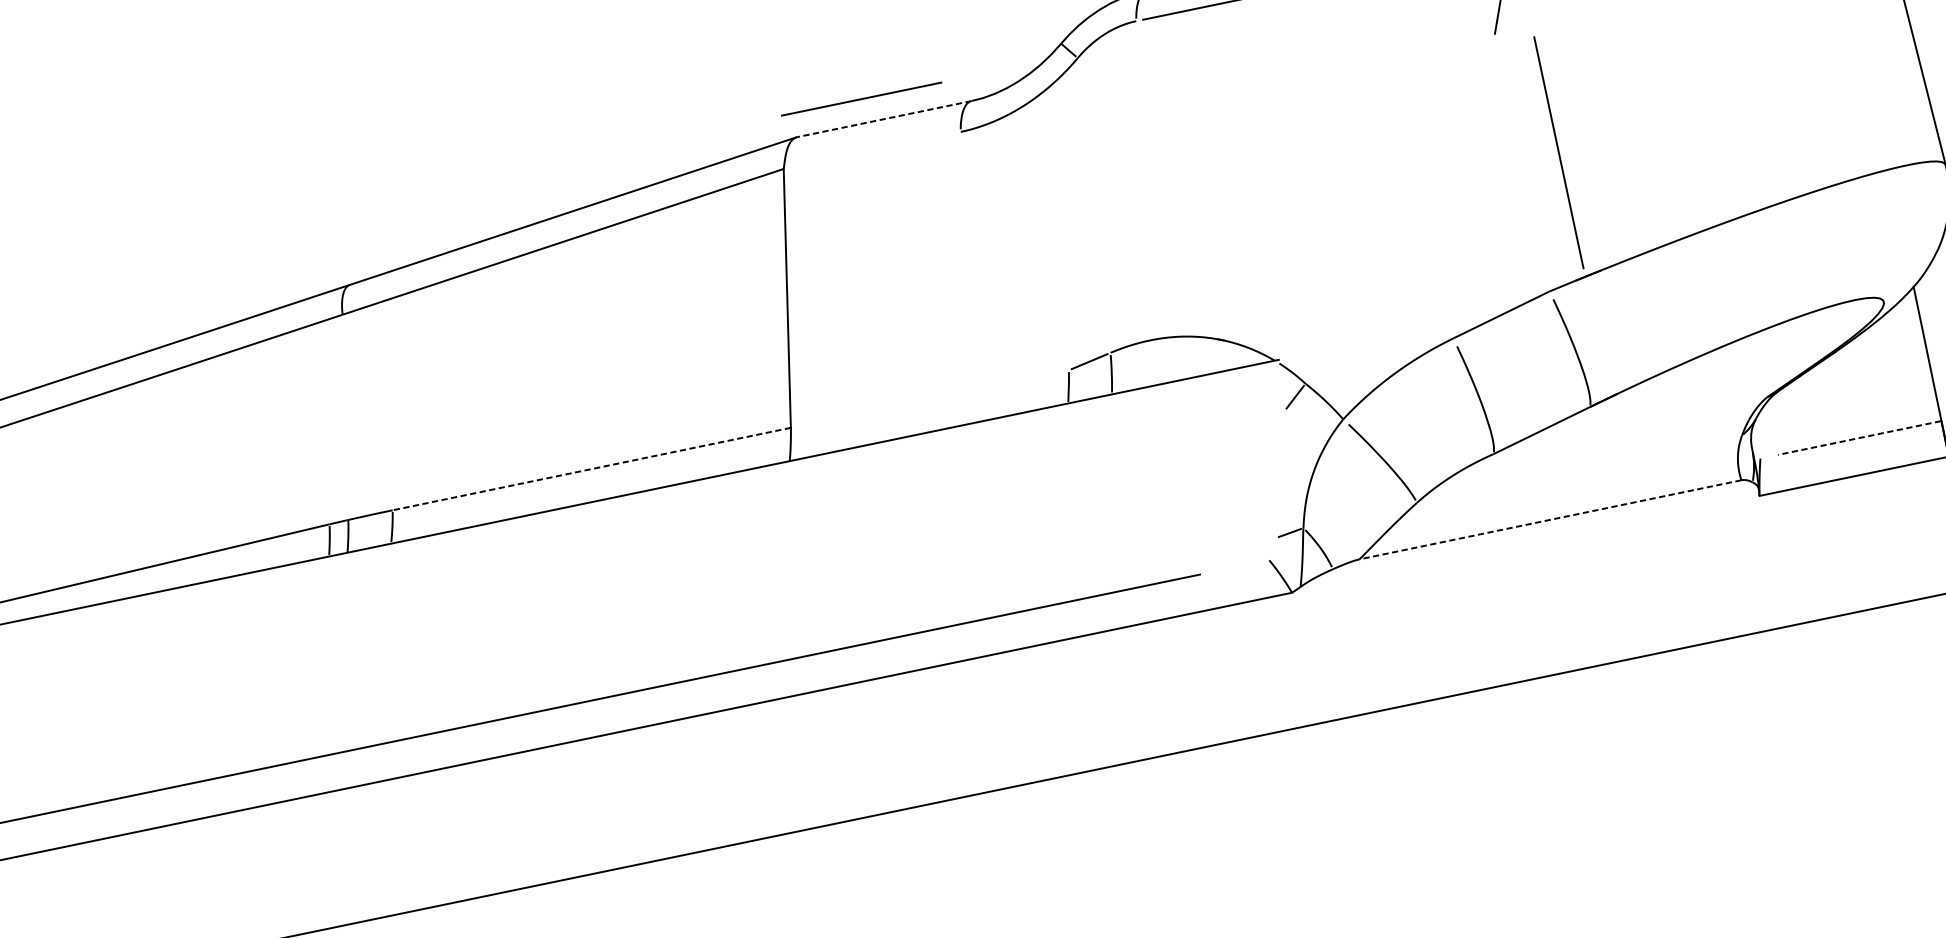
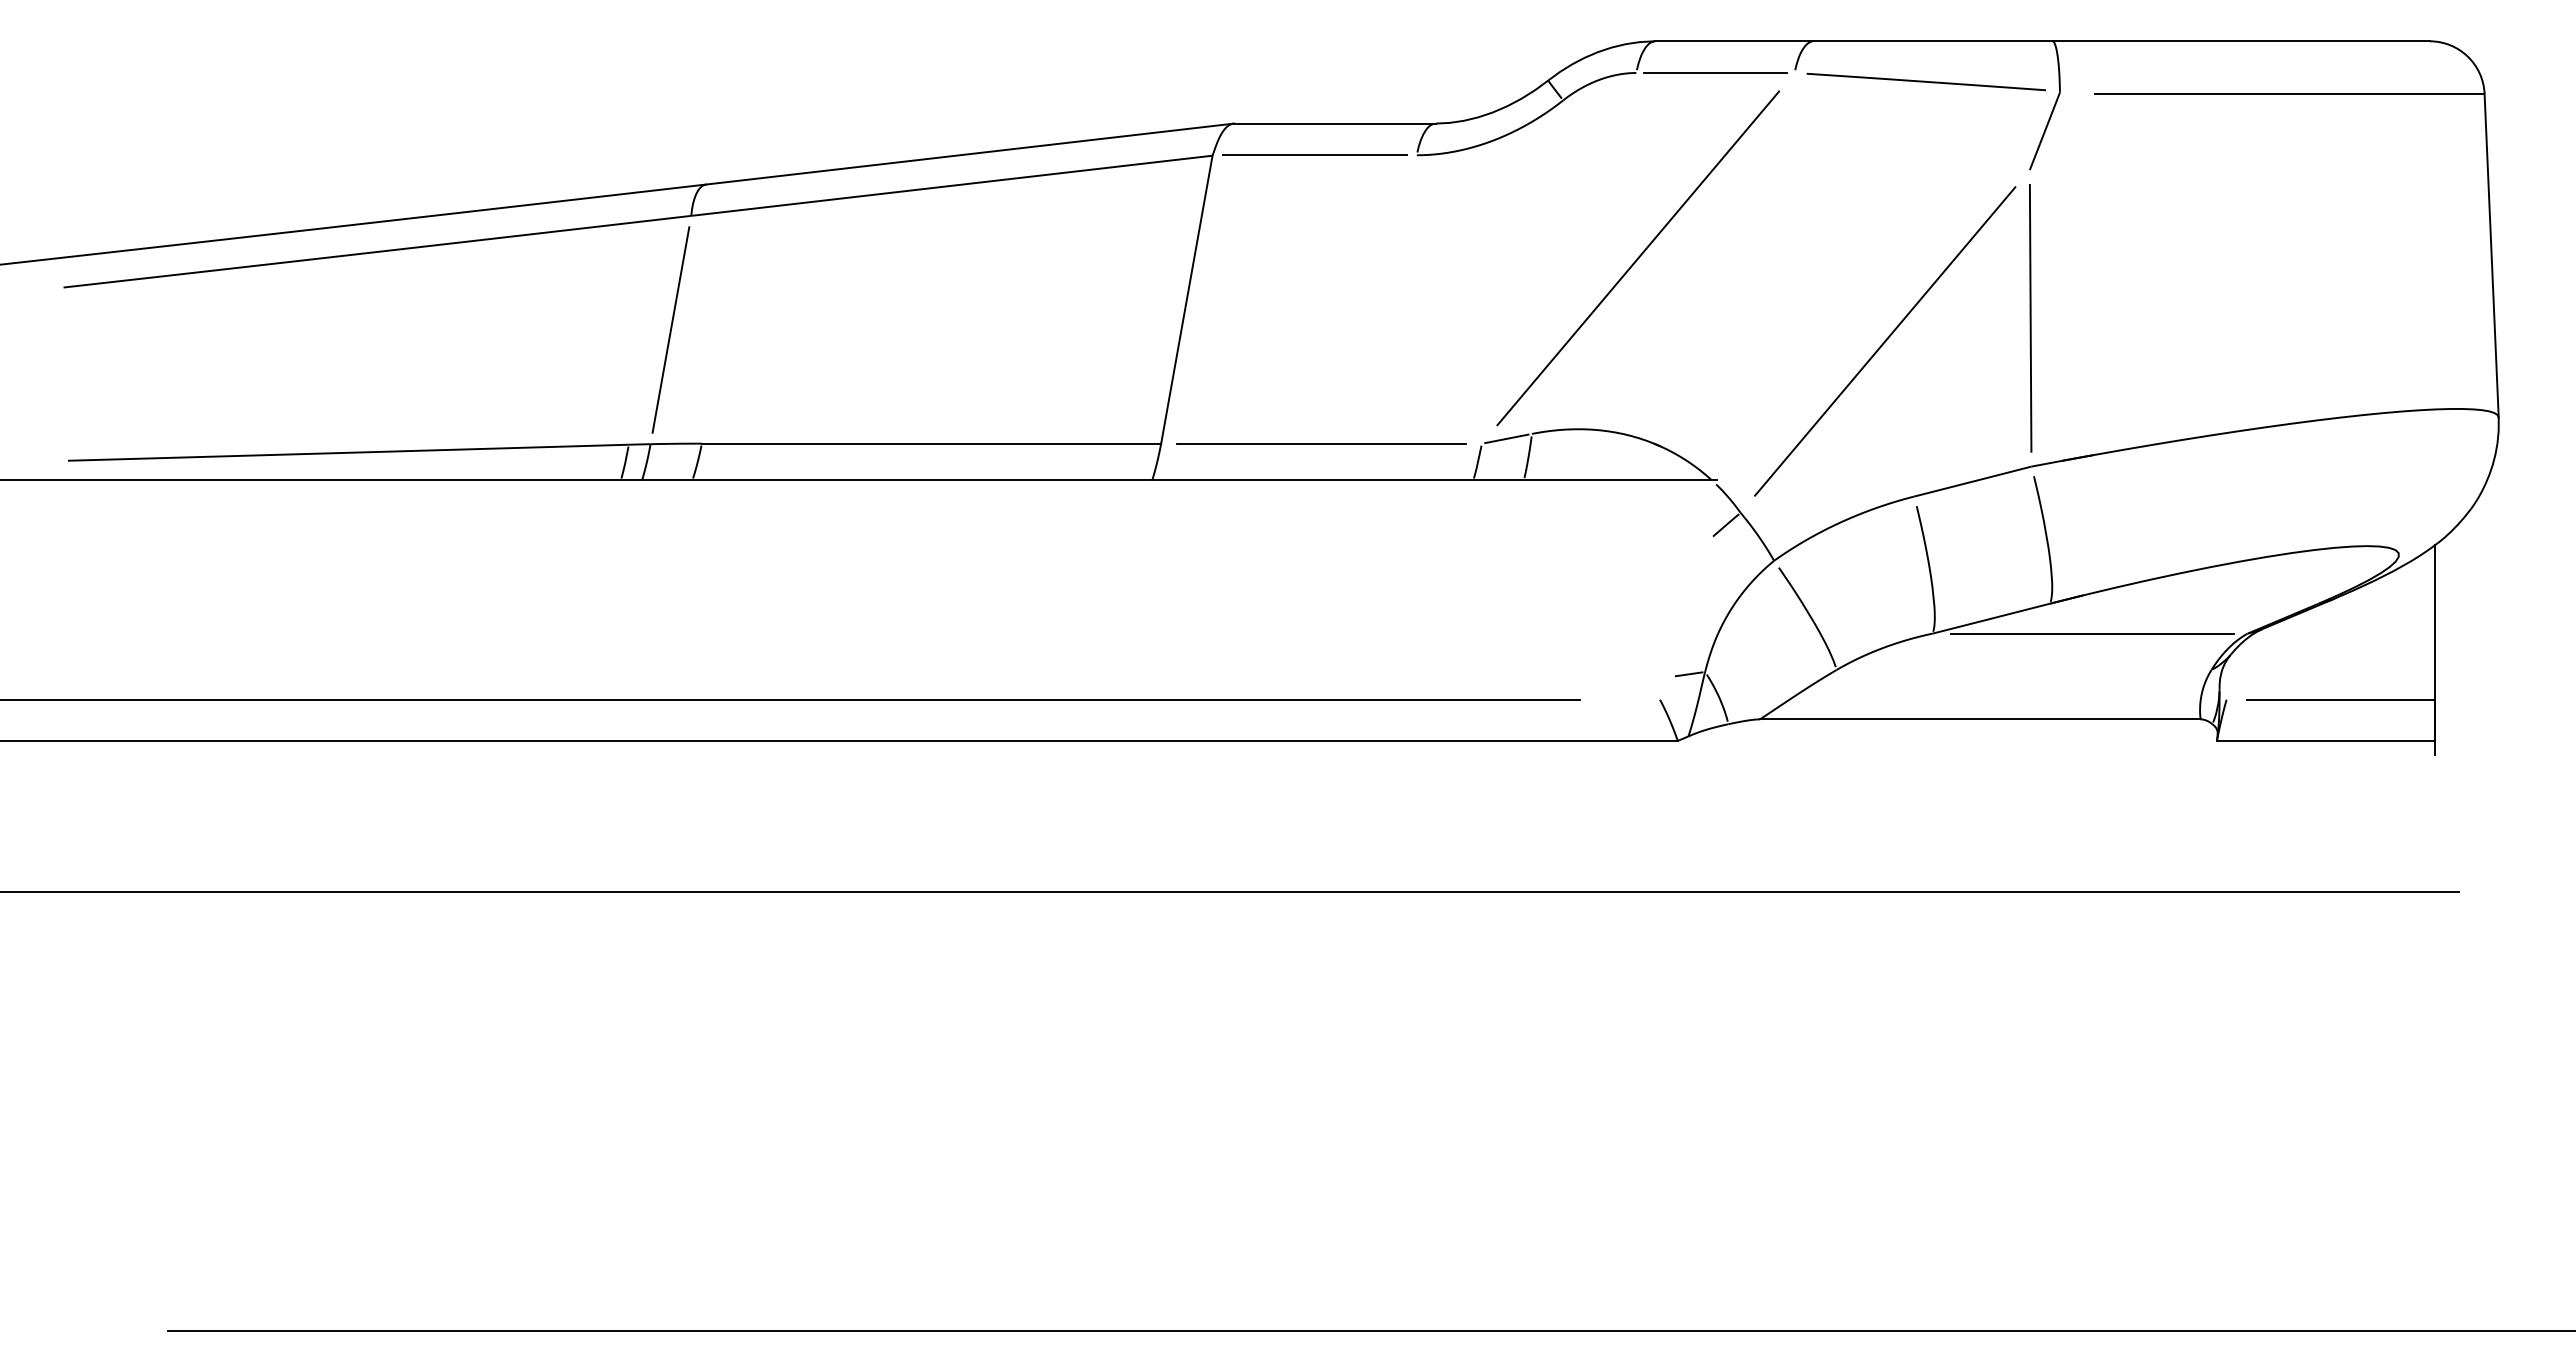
line: (861, 98) -> (1314, 154), moved
line: (884, 118) -> (1335, 123), dashed -> solid
line: (1558, 152) -> (2030, 318), moved
line: (1171, 181) -> (1638, 258), added
line: (1400, 209) -> (1885, 341), added
line: (929, 398) -> (1321, 443), added
line: (345, 416) -> (670, 329), added
line: (1632, 425) -> (2092, 633), added
line: (1859, 437) -> (2340, 699), dashed -> solid
line: (591, 468) -> (931, 443), dashed -> solid
line: (1549, 520) -> (1979, 719), dashed -> solid

